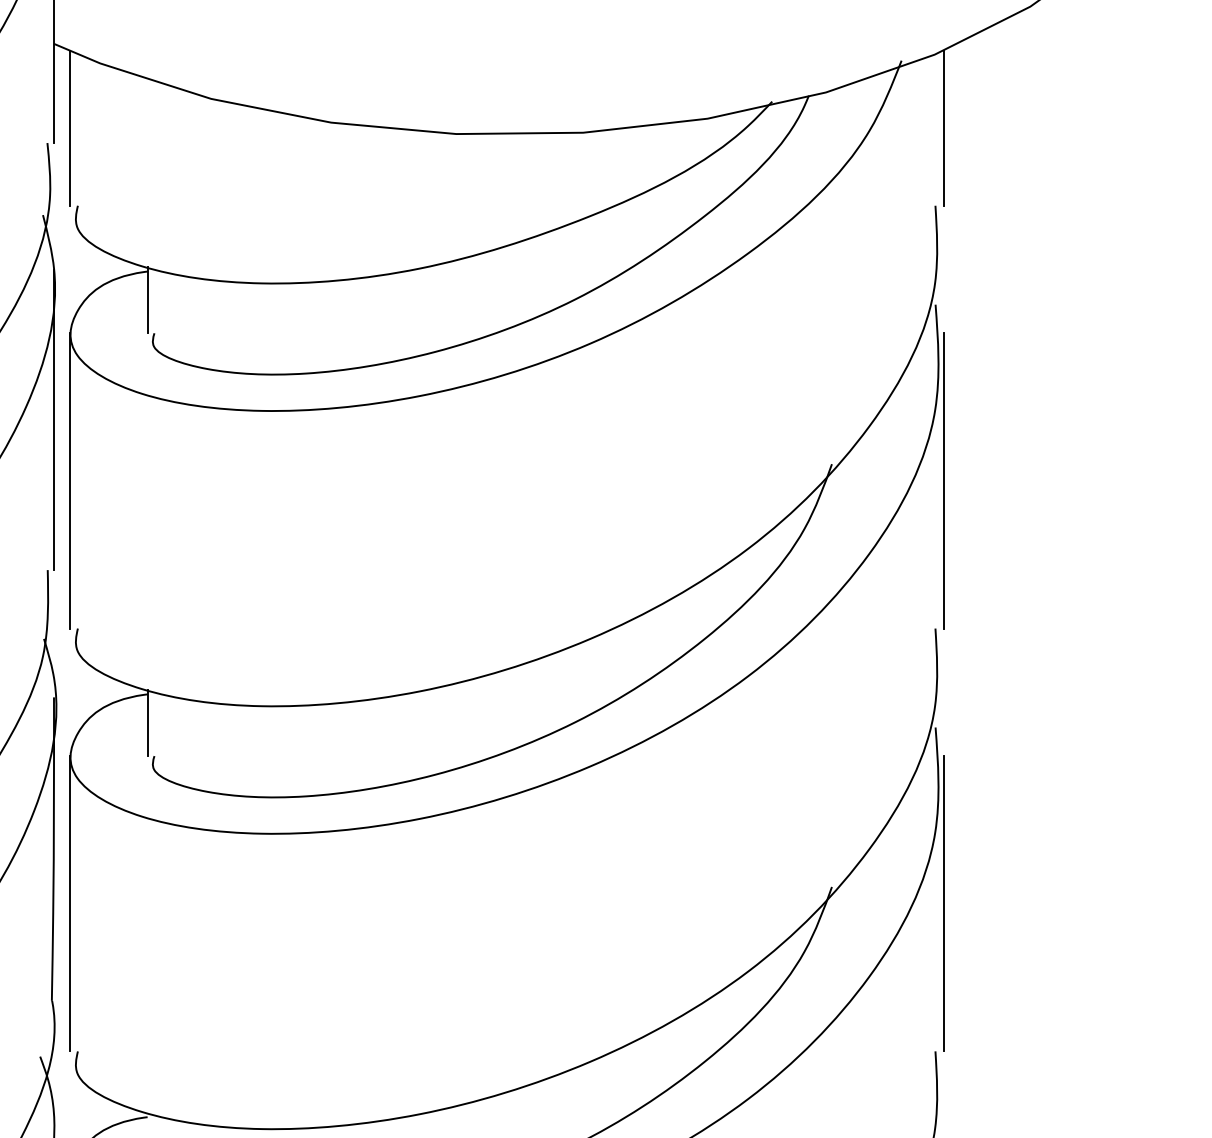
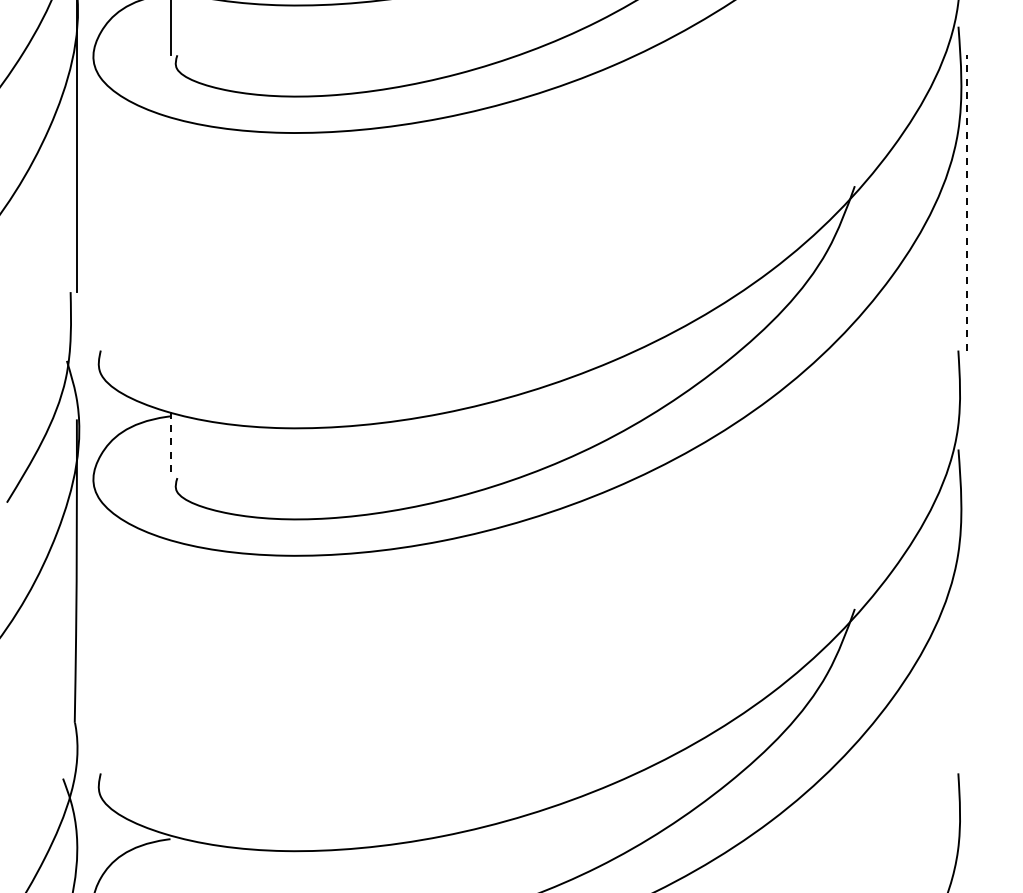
line: (69, 480) -> (92, 202), removed
line: (943, 480) -> (966, 202), solid -> dashed
line: (147, 723) -> (170, 445), solid -> dashed
line: (69, 903) -> (92, 625), removed
line: (943, 903) -> (966, 625), removed

